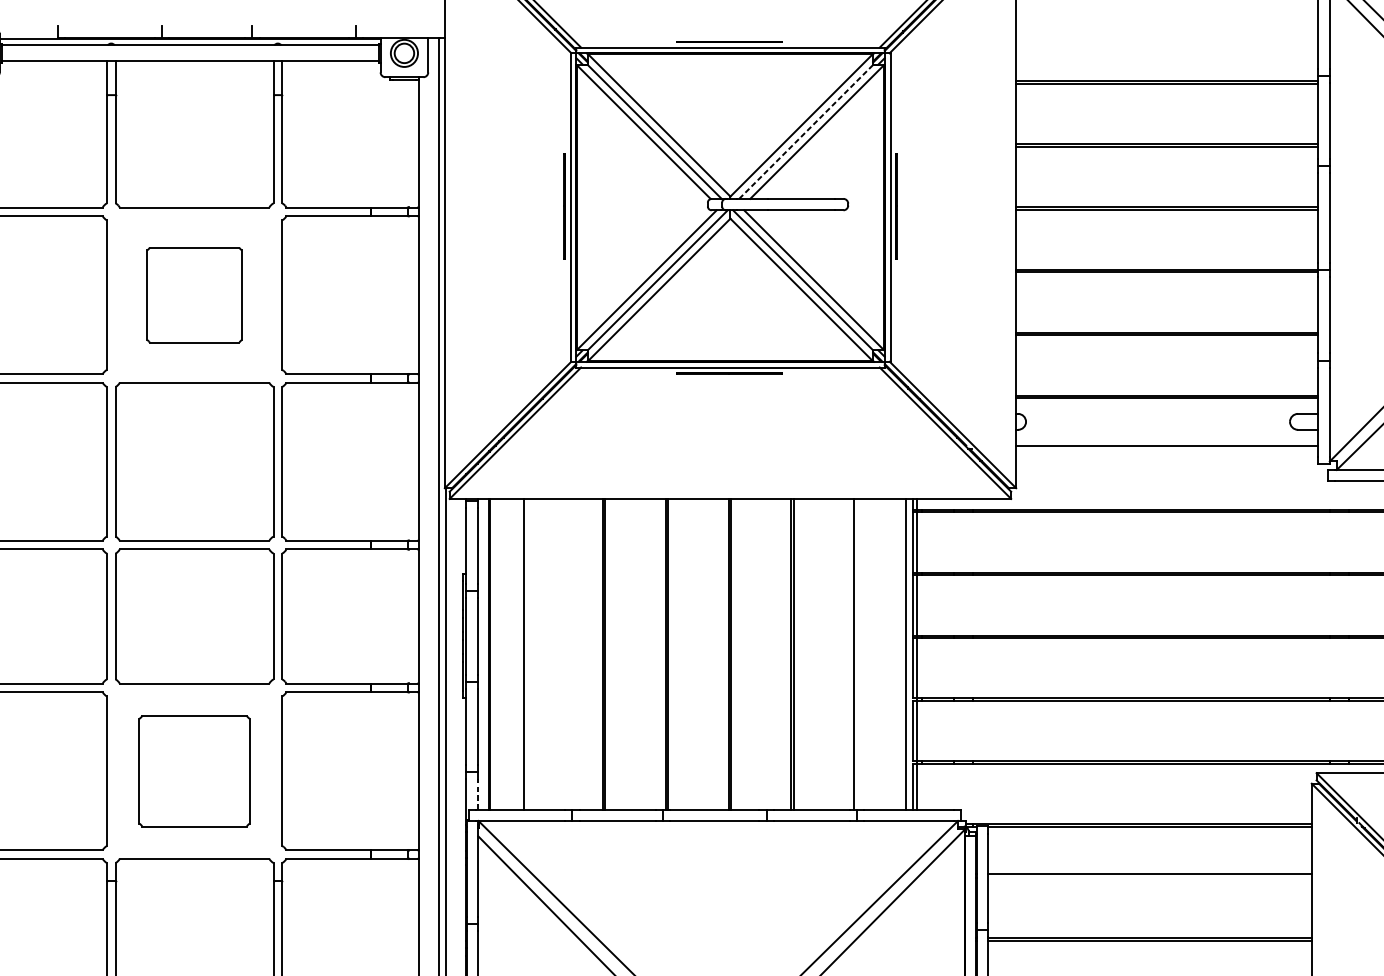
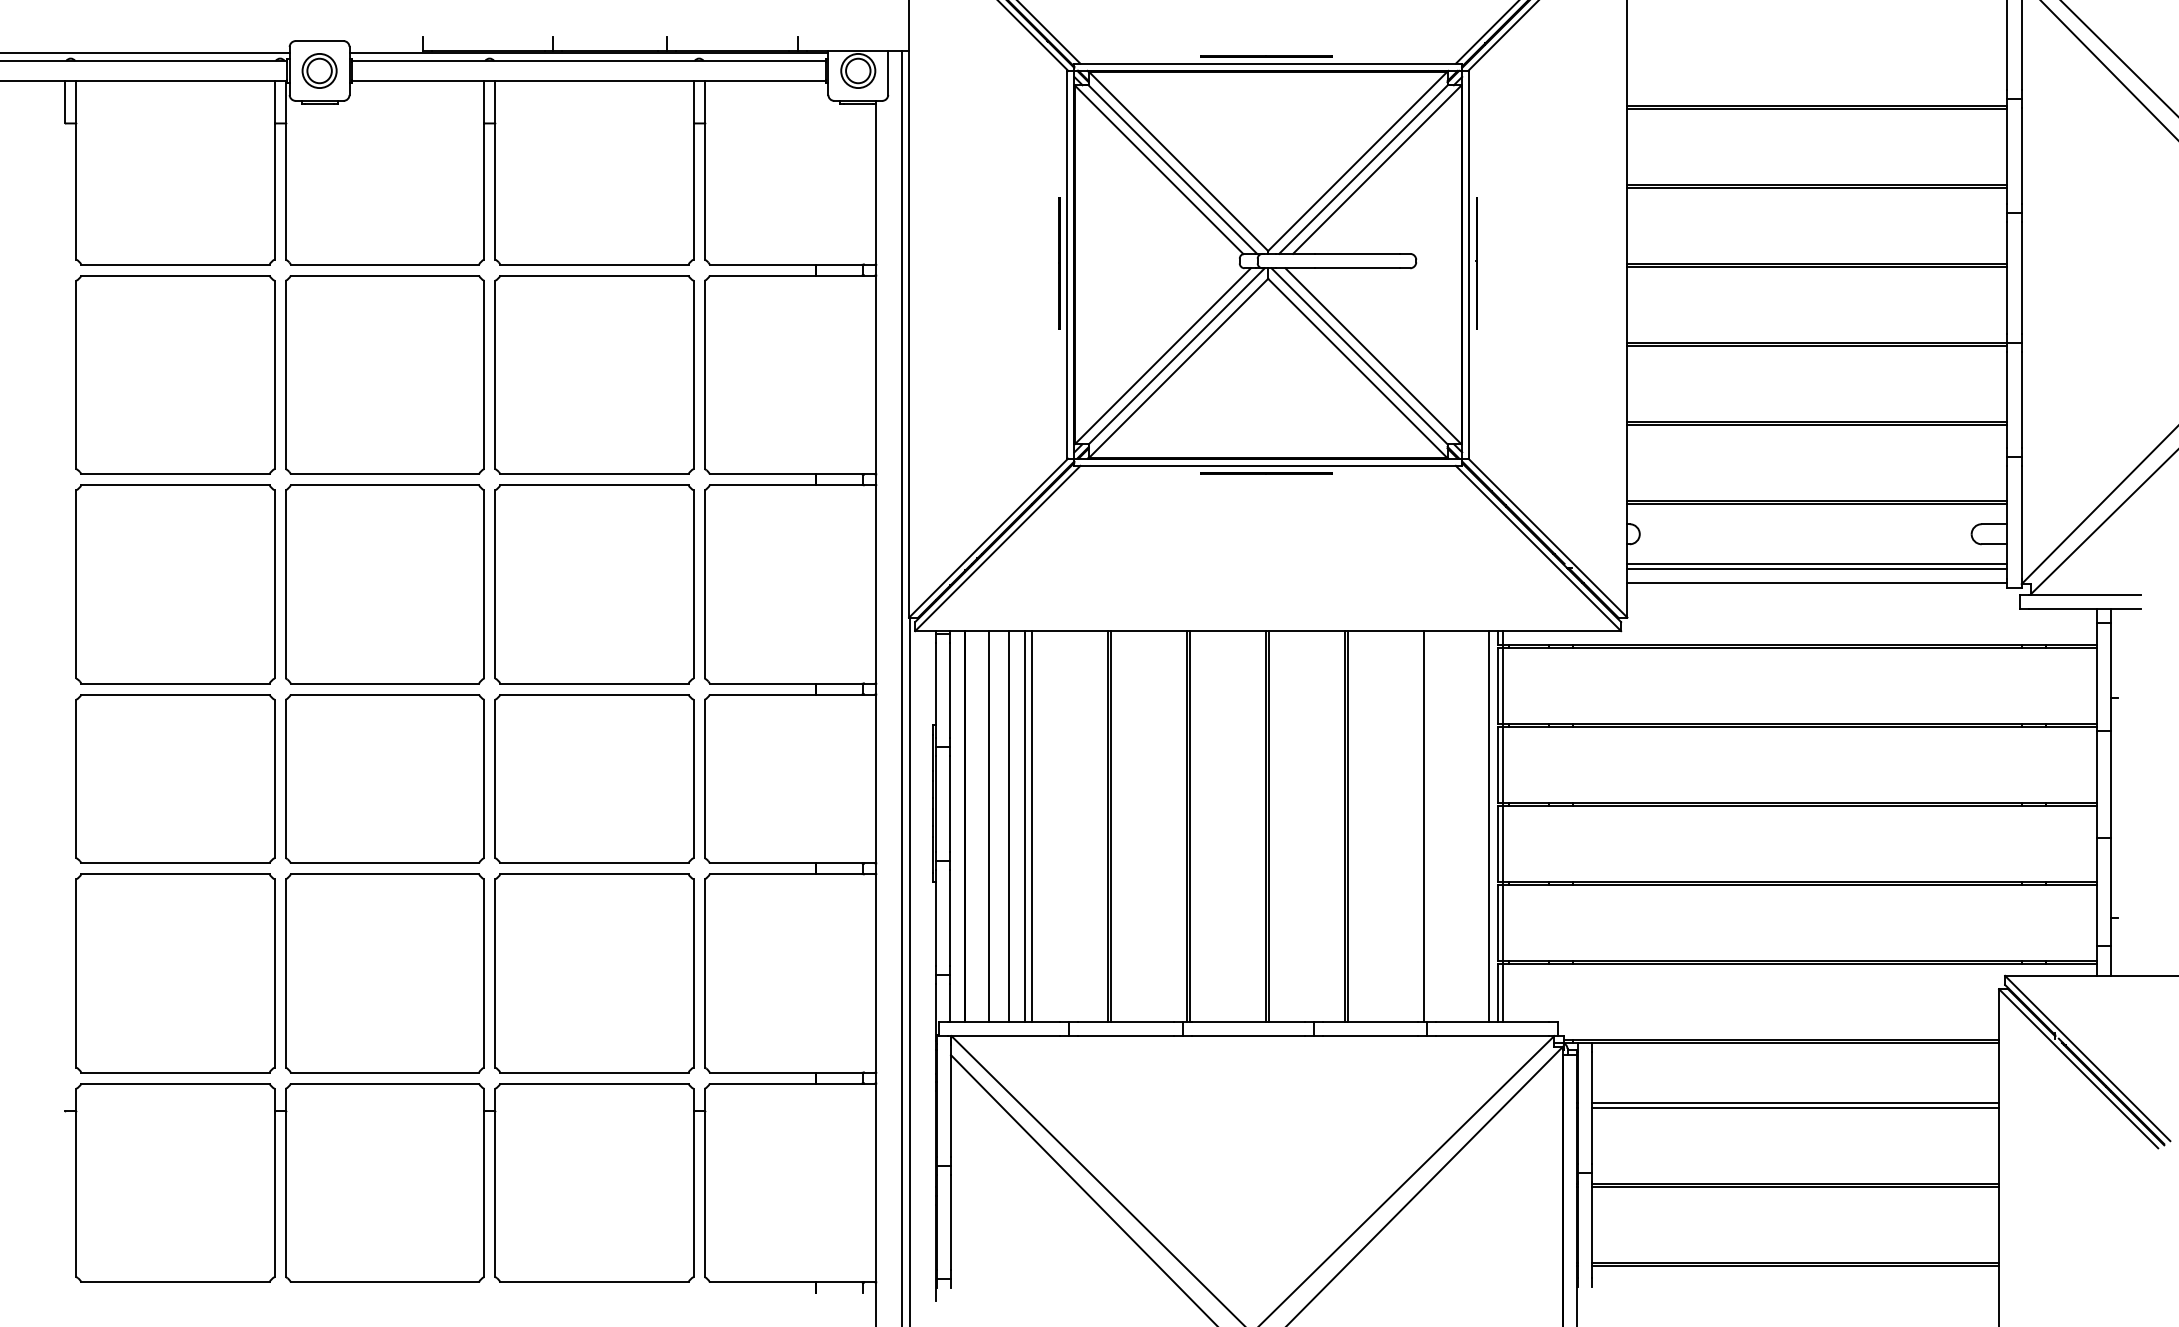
line: (806, 131) -> (1363, 169), dashed -> solid
part: (194, 294) -> (594, 374), size x1.67
line: (1167, 449) -> (1817, 568), added
line: (1167, 461) -> (1817, 583), added
line: (508, 654) -> (988, 826), added
line: (537, 654) -> (1025, 826), added
line: (542, 654) -> (1031, 826), added
part: (194, 771) -> (594, 973), size x1.43
line: (477, 794) -> (950, 1002), dashed -> solid
line: (1149, 877) -> (1795, 1107), added

